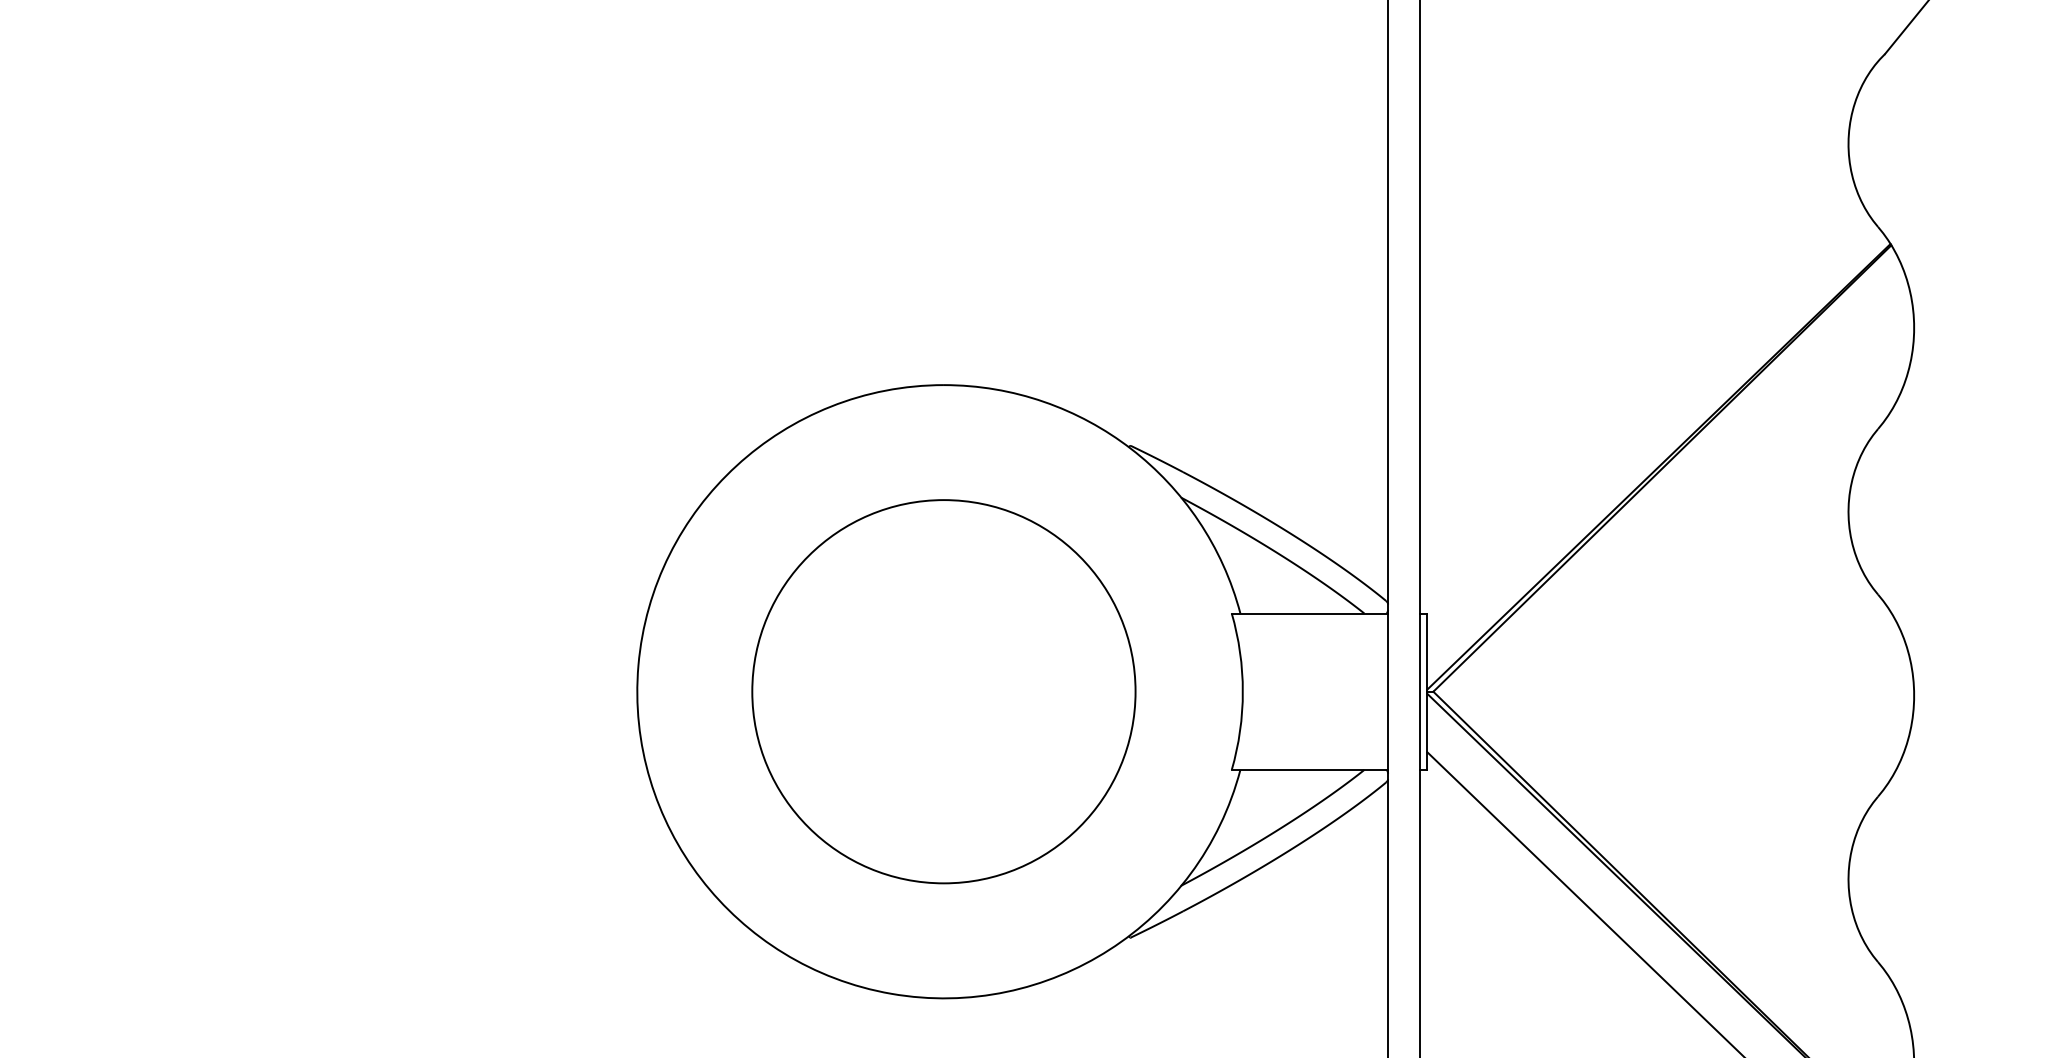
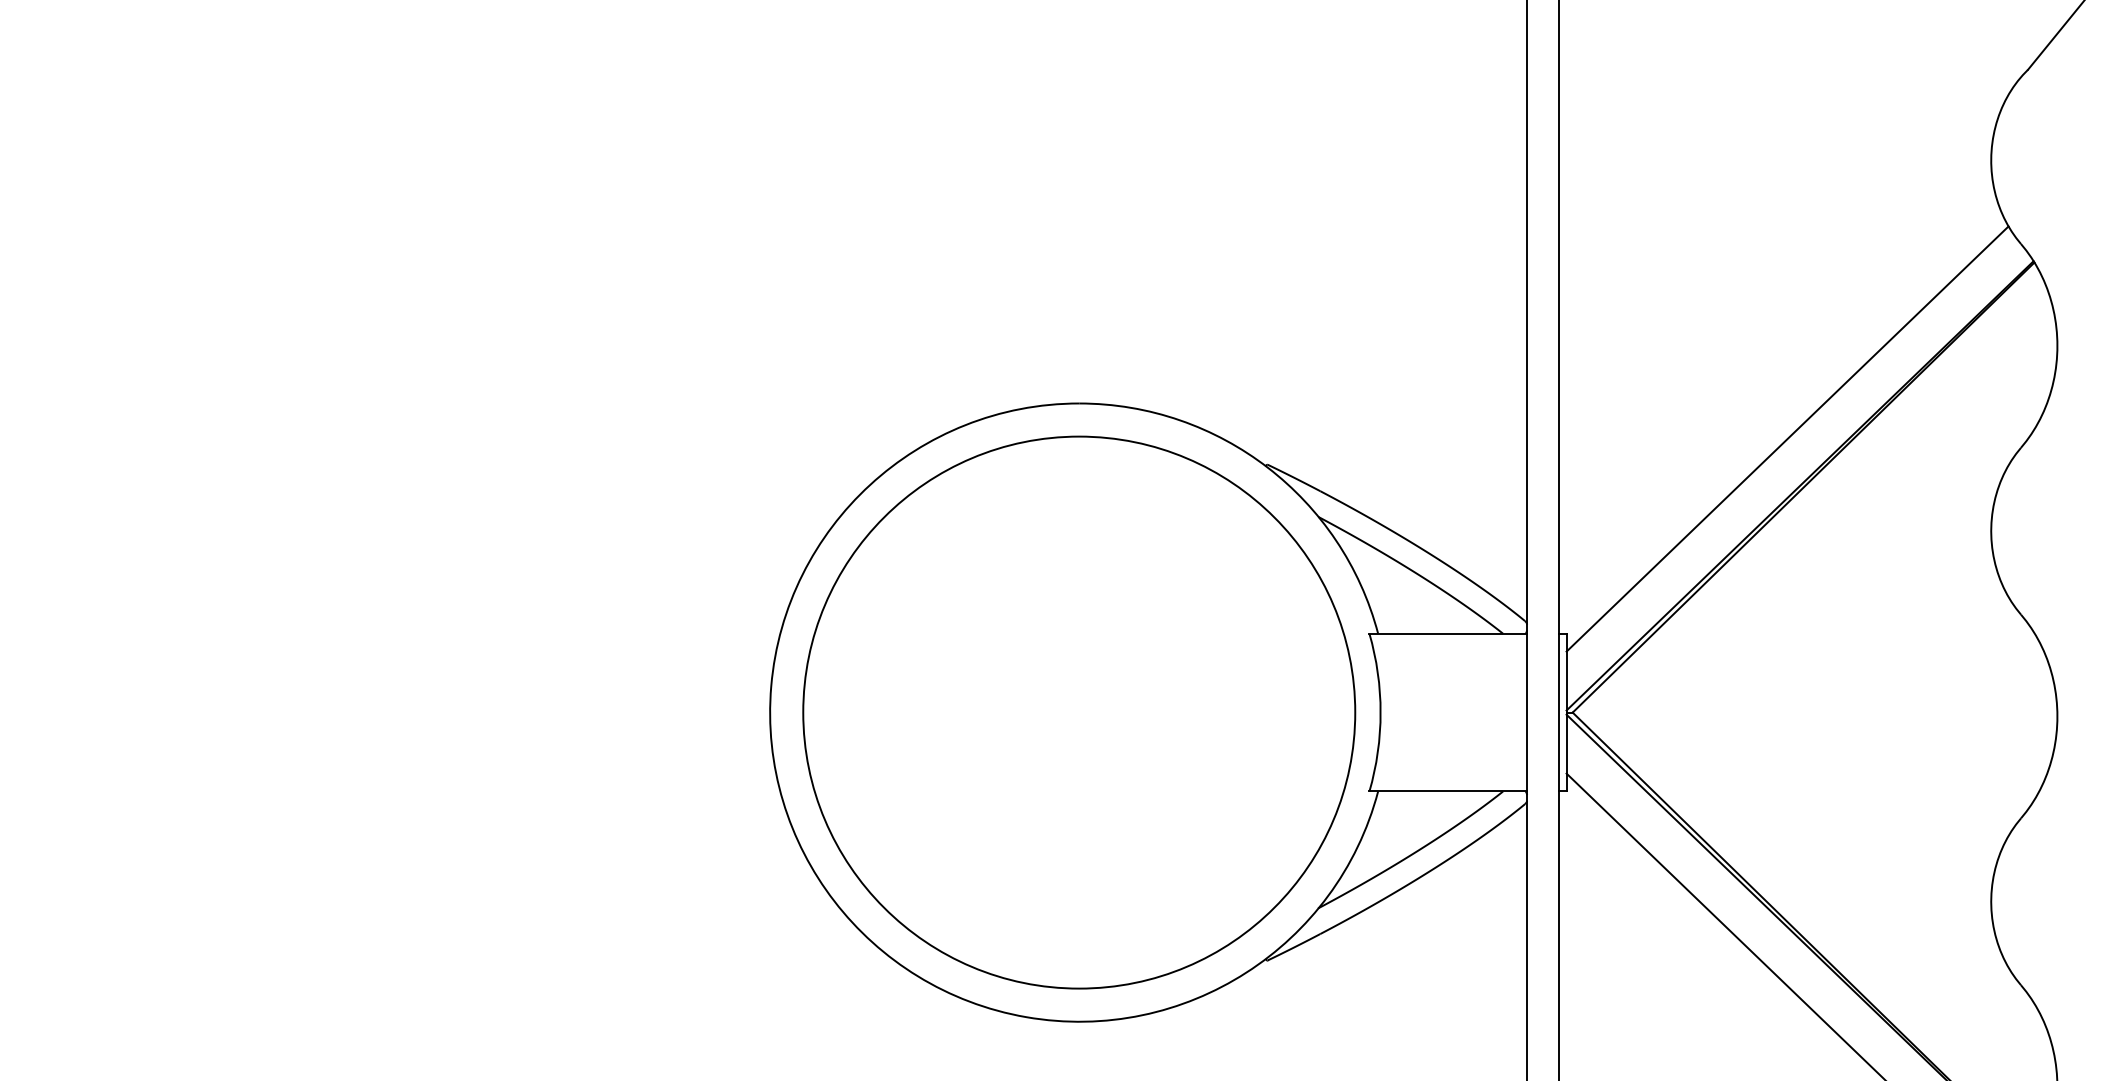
line: (1646, 419) -> (1787, 438), added
circle: (944, 691) -> (1079, 712), size x1.43

